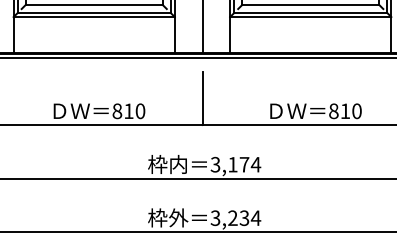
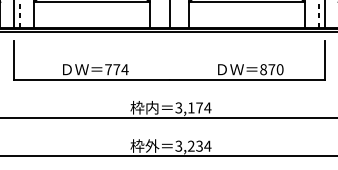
line: (202, 98) -> (169, 60), removed
text: (128, 111) -> (116, 69), 810 -> 774
text: (344, 111) -> (271, 69), 810 -> 870

